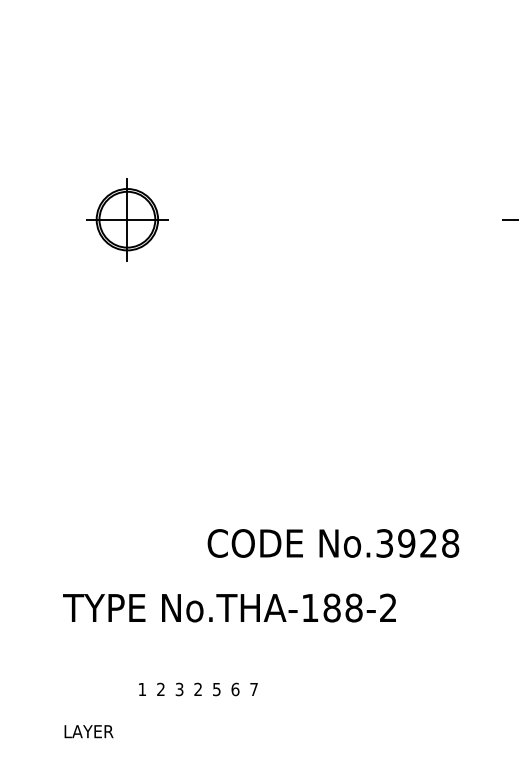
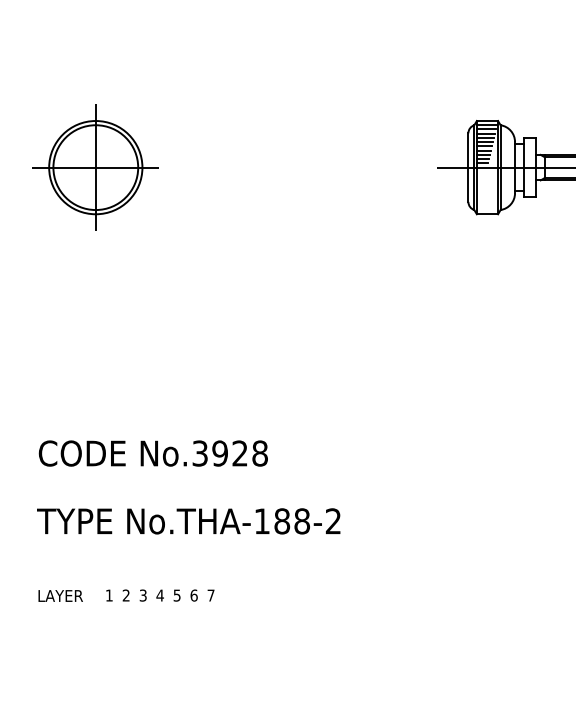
part: (127, 219) -> (95, 167), size x1.67
text: (332, 543) -> (152, 453), moved
text: (197, 689) -> (159, 595), 2 -> 4
text: (88, 731) -> (60, 595), moved

